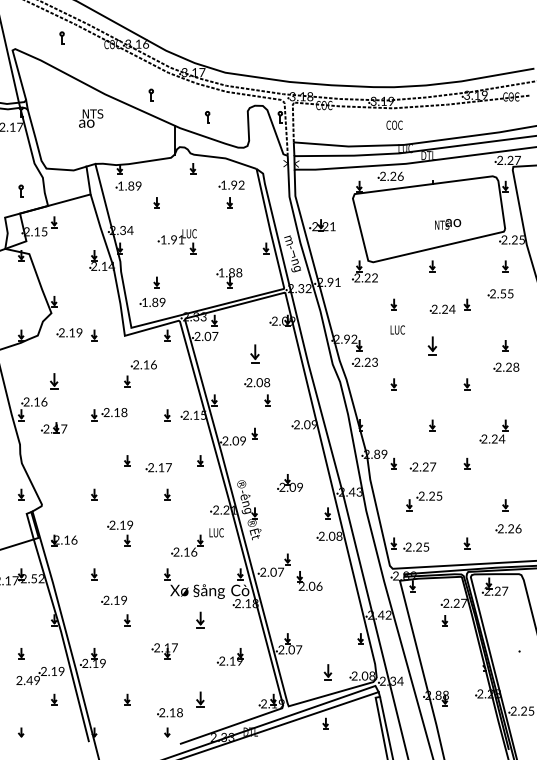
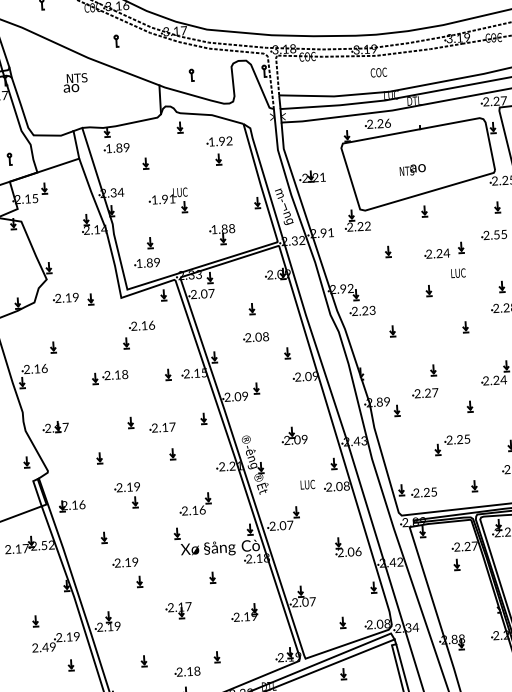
part: (150, 94) -> (115, 40), moved
text: (448, 224) -> (413, 170), moved
text: (397, 329) -> (458, 272), moved
part: (432, 345) -> (429, 290), size x0.62
part: (254, 354) -> (251, 309), size x0.62
part: (54, 381) -> (53, 347), size x0.71
part: (267, 400) -> (287, 353), moved
part: (54, 427) -> (56, 426), moved
text: (422, 466) -> (424, 392), moved
part: (424, 501) -> (452, 445), moved
text: (216, 532) -> (307, 484), moved
part: (309, 580) -> (348, 546), moved
part: (200, 620) -> (212, 577), size x0.71
part: (327, 672) -> (342, 622), size x0.71
part: (200, 699) -> (217, 656), size x0.71

